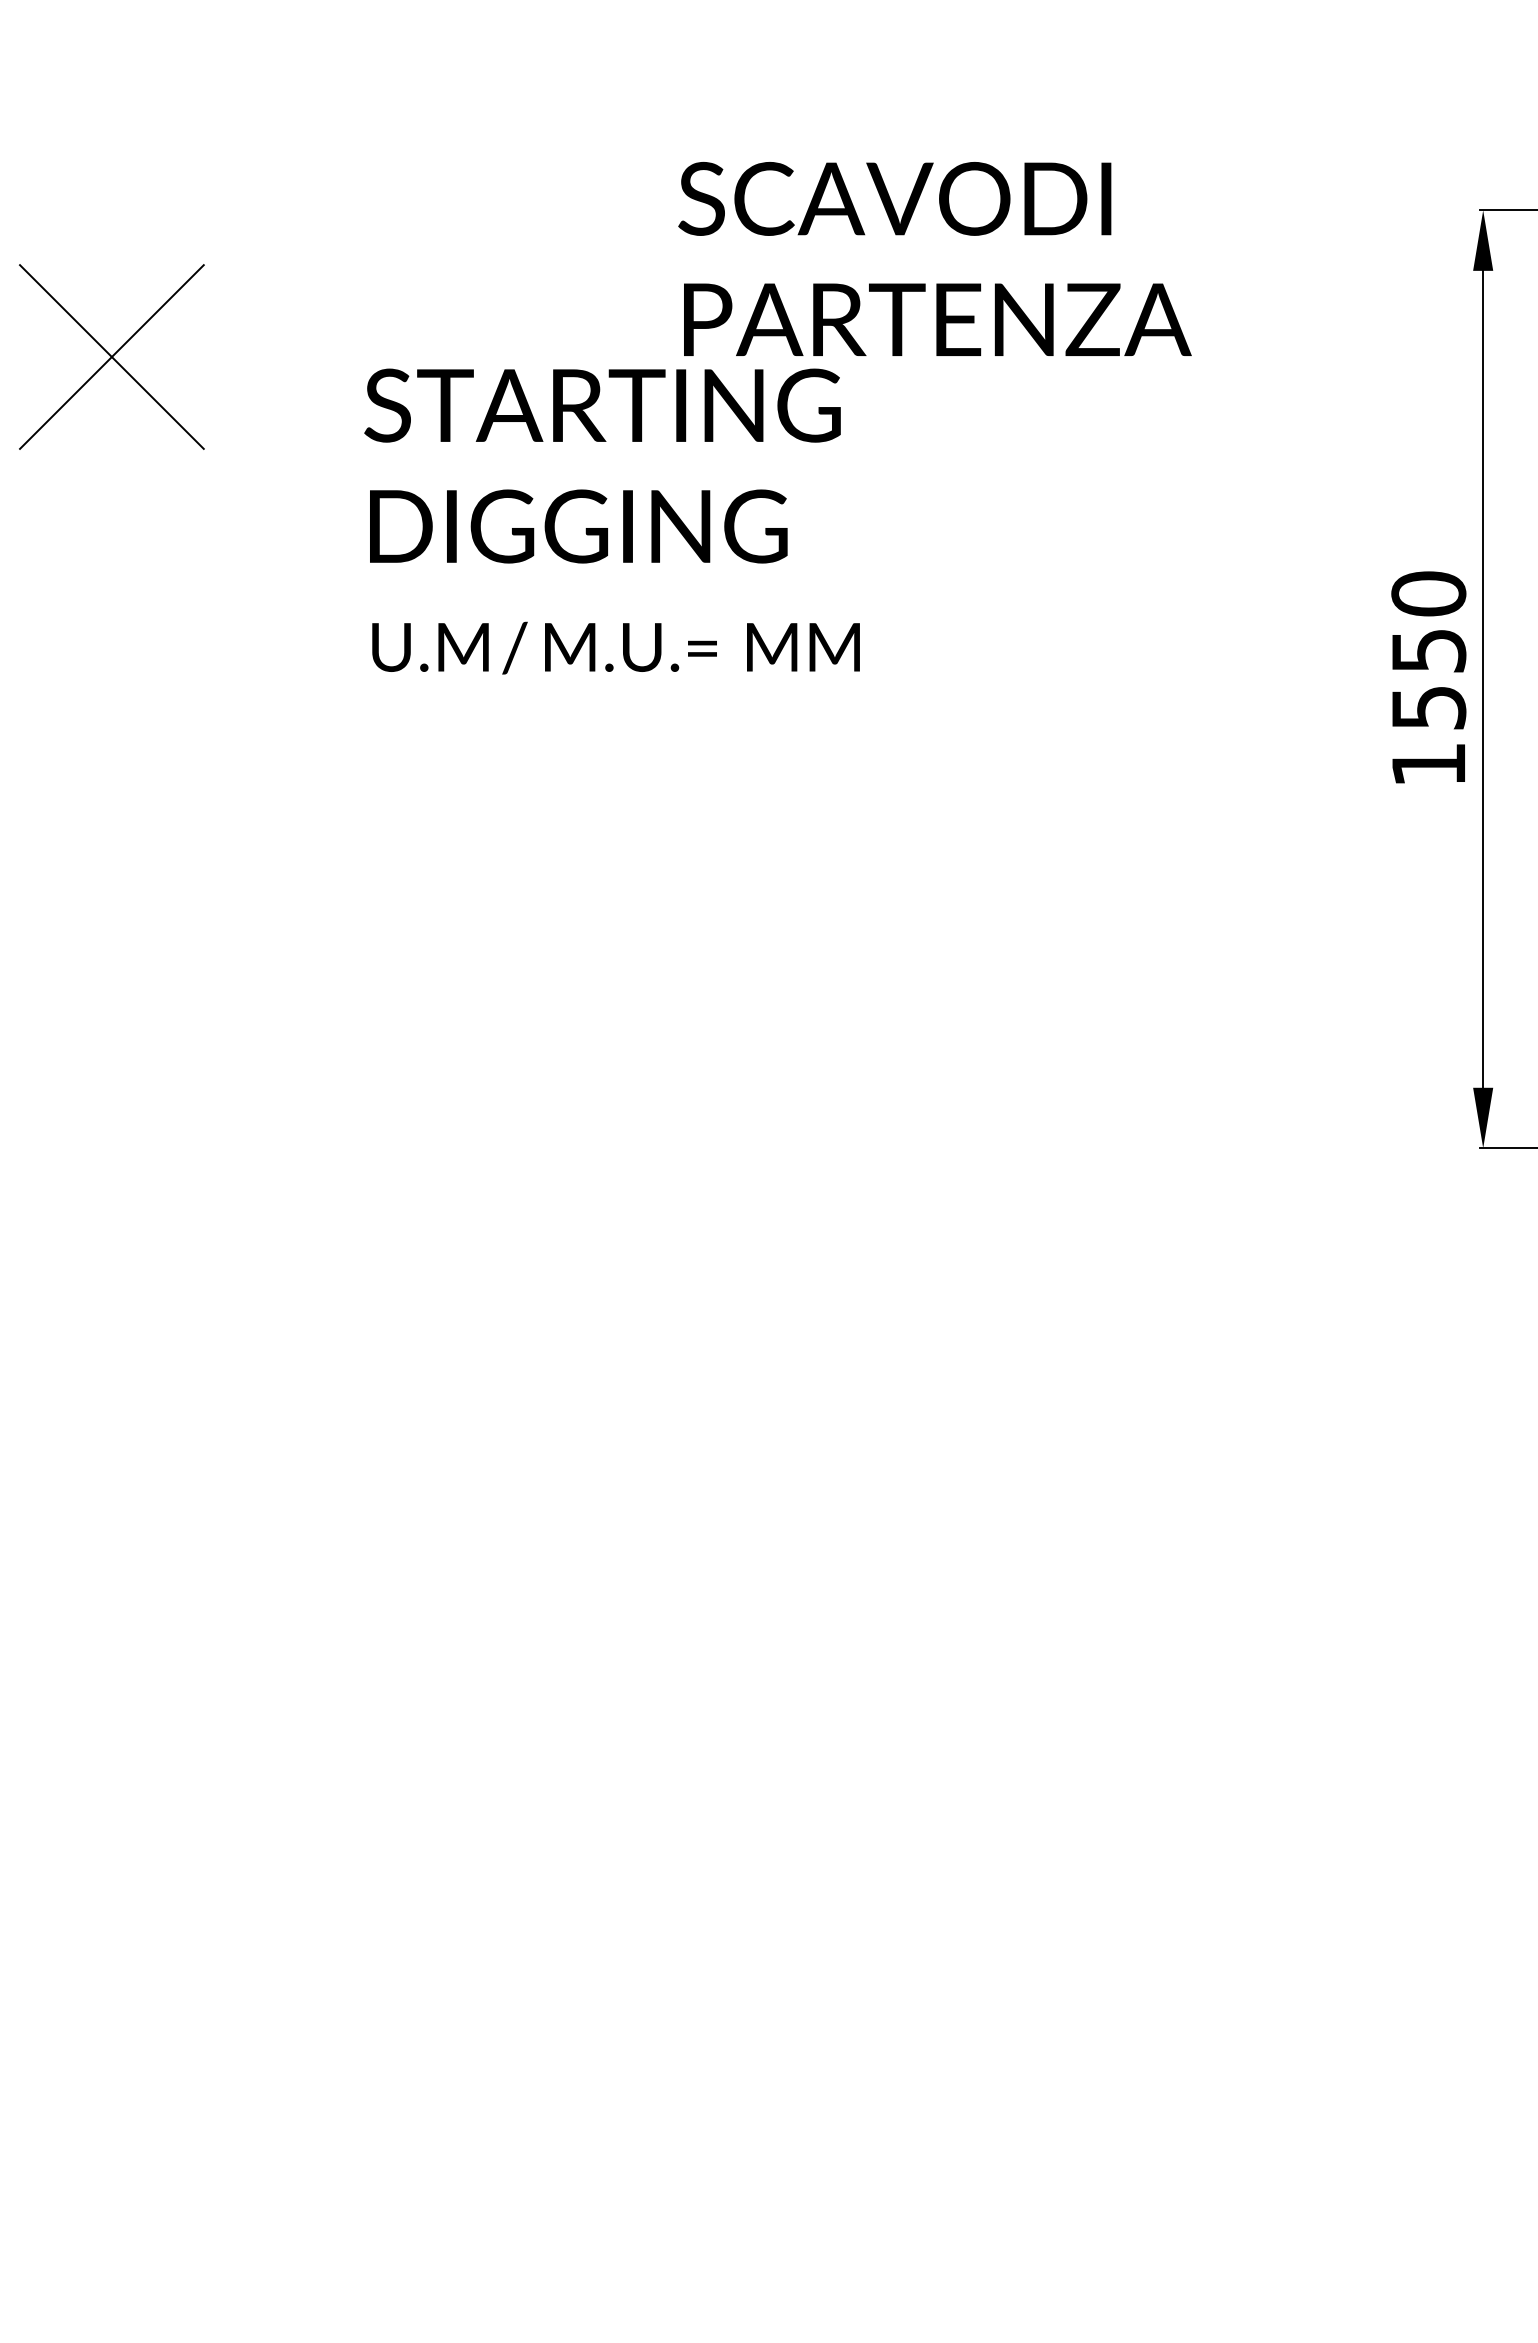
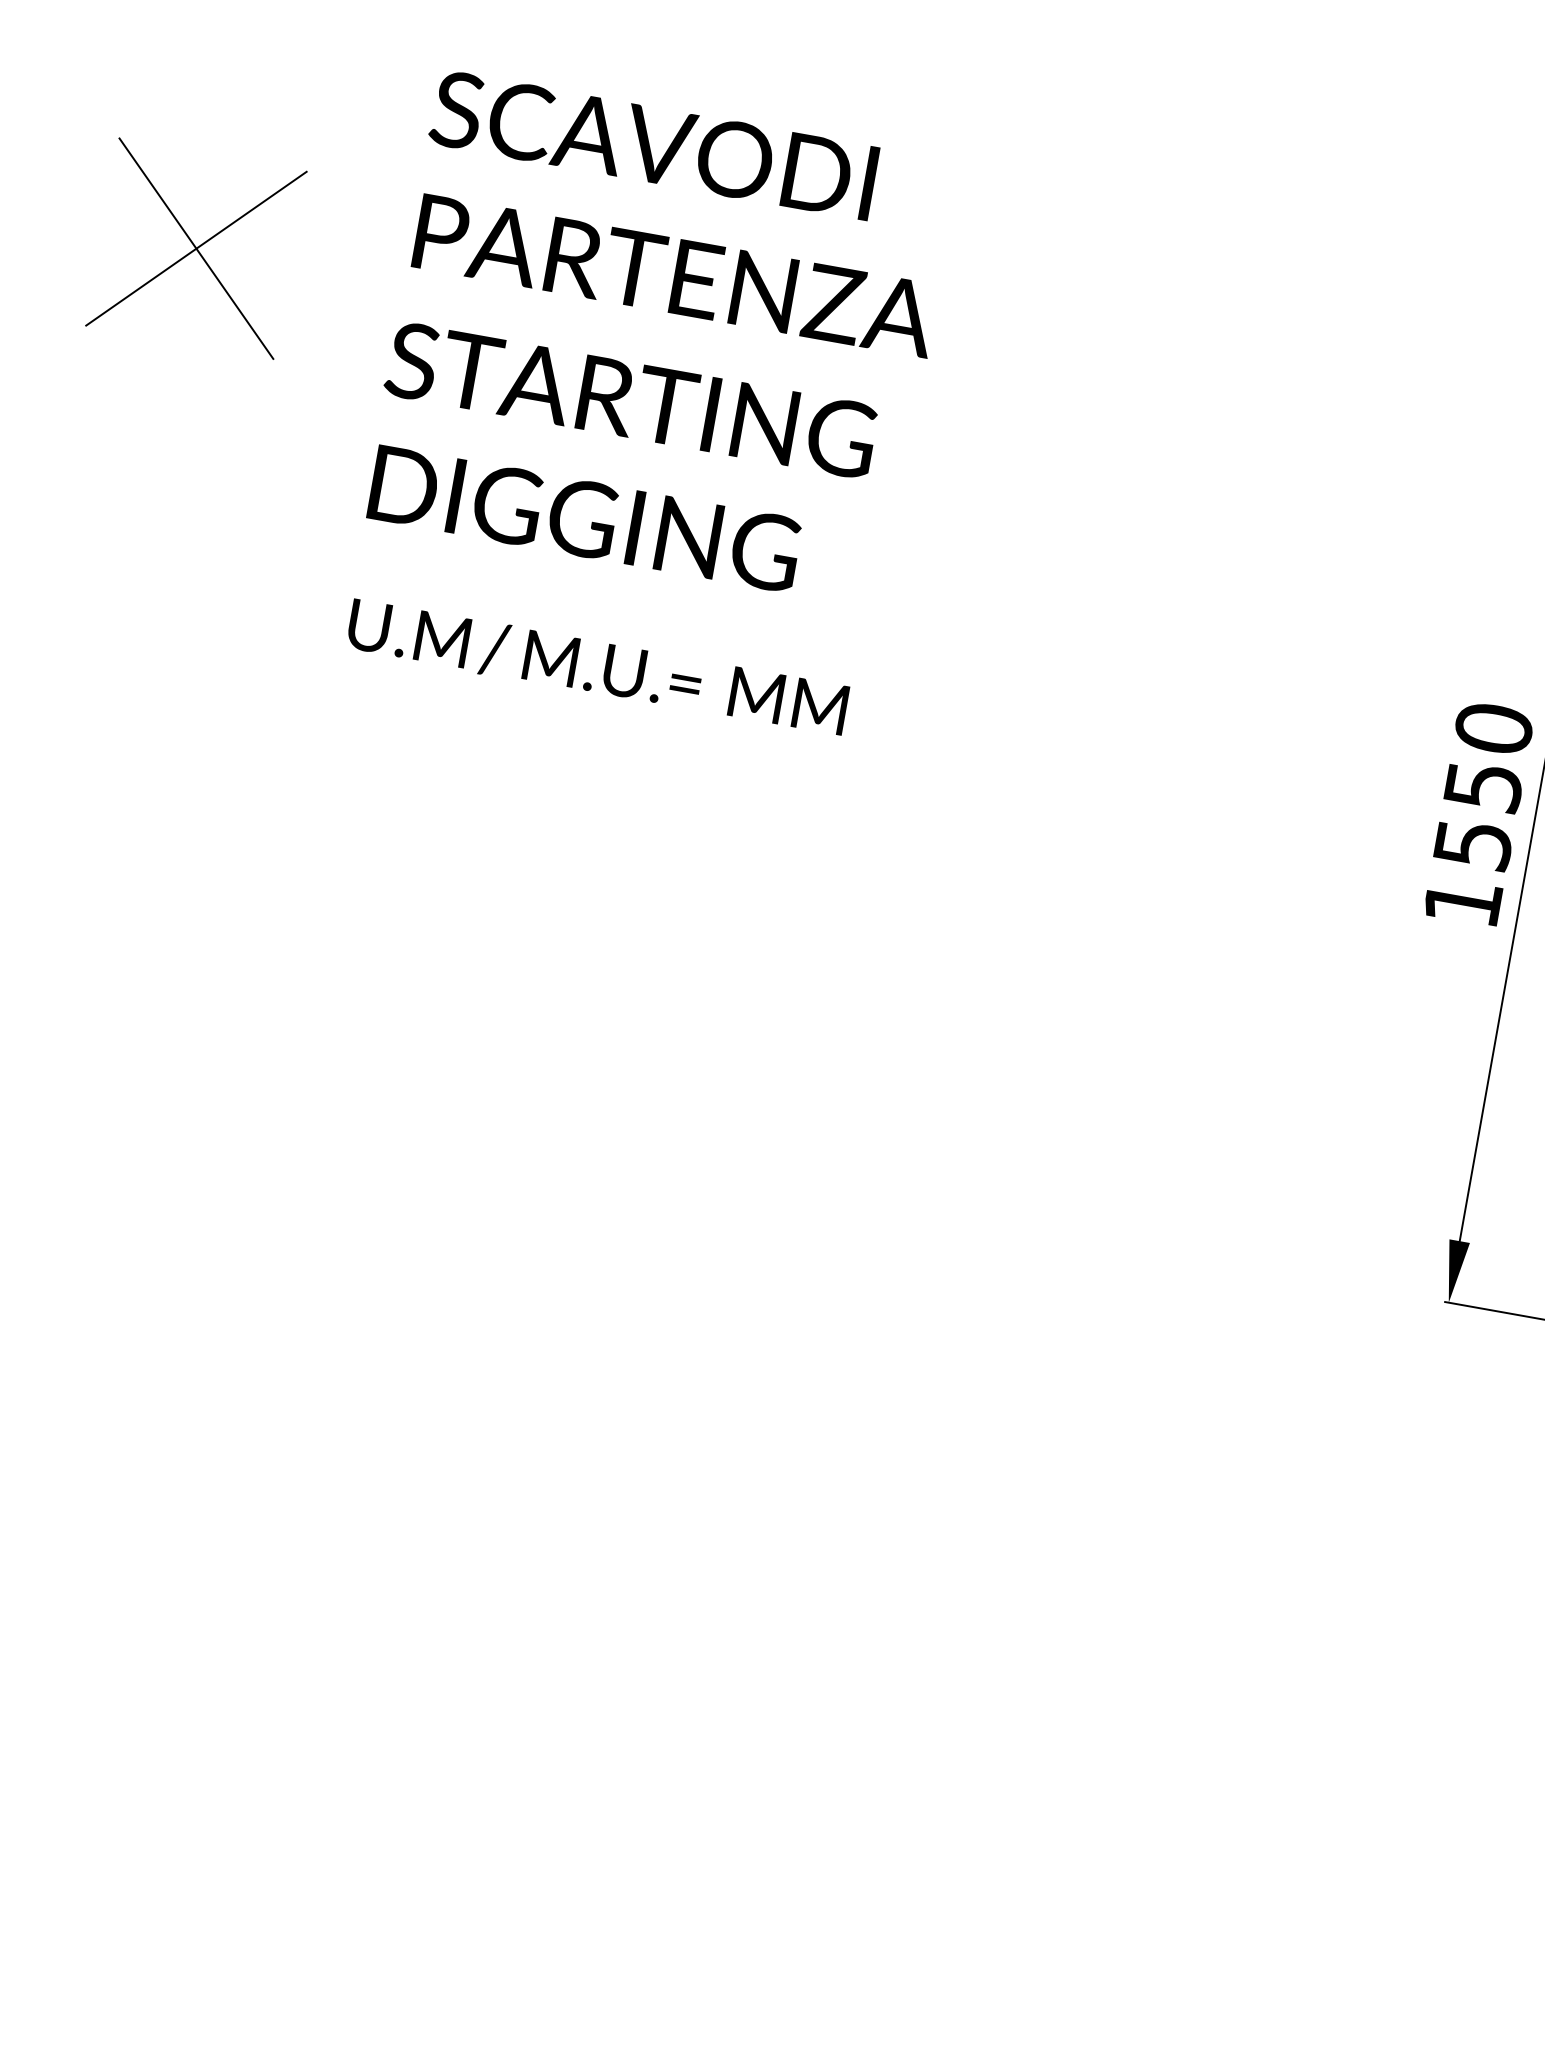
text: (934, 258) -> (683, 213), moved
text: (602, 465) -> (620, 461), moved
text: (615, 647) -> (597, 667), moved

